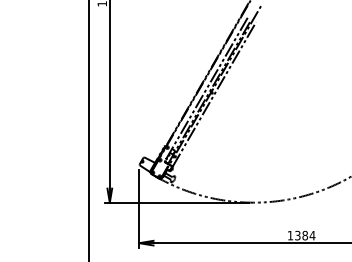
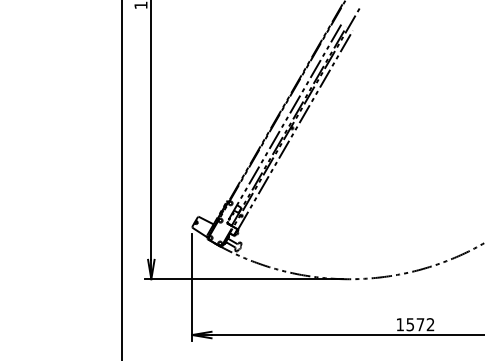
text: (305, 235) -> (420, 324), 1384 -> 1572

